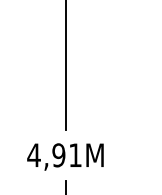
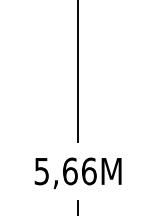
text: (54, 155) -> (65, 171), 4,91M -> 5,66M

